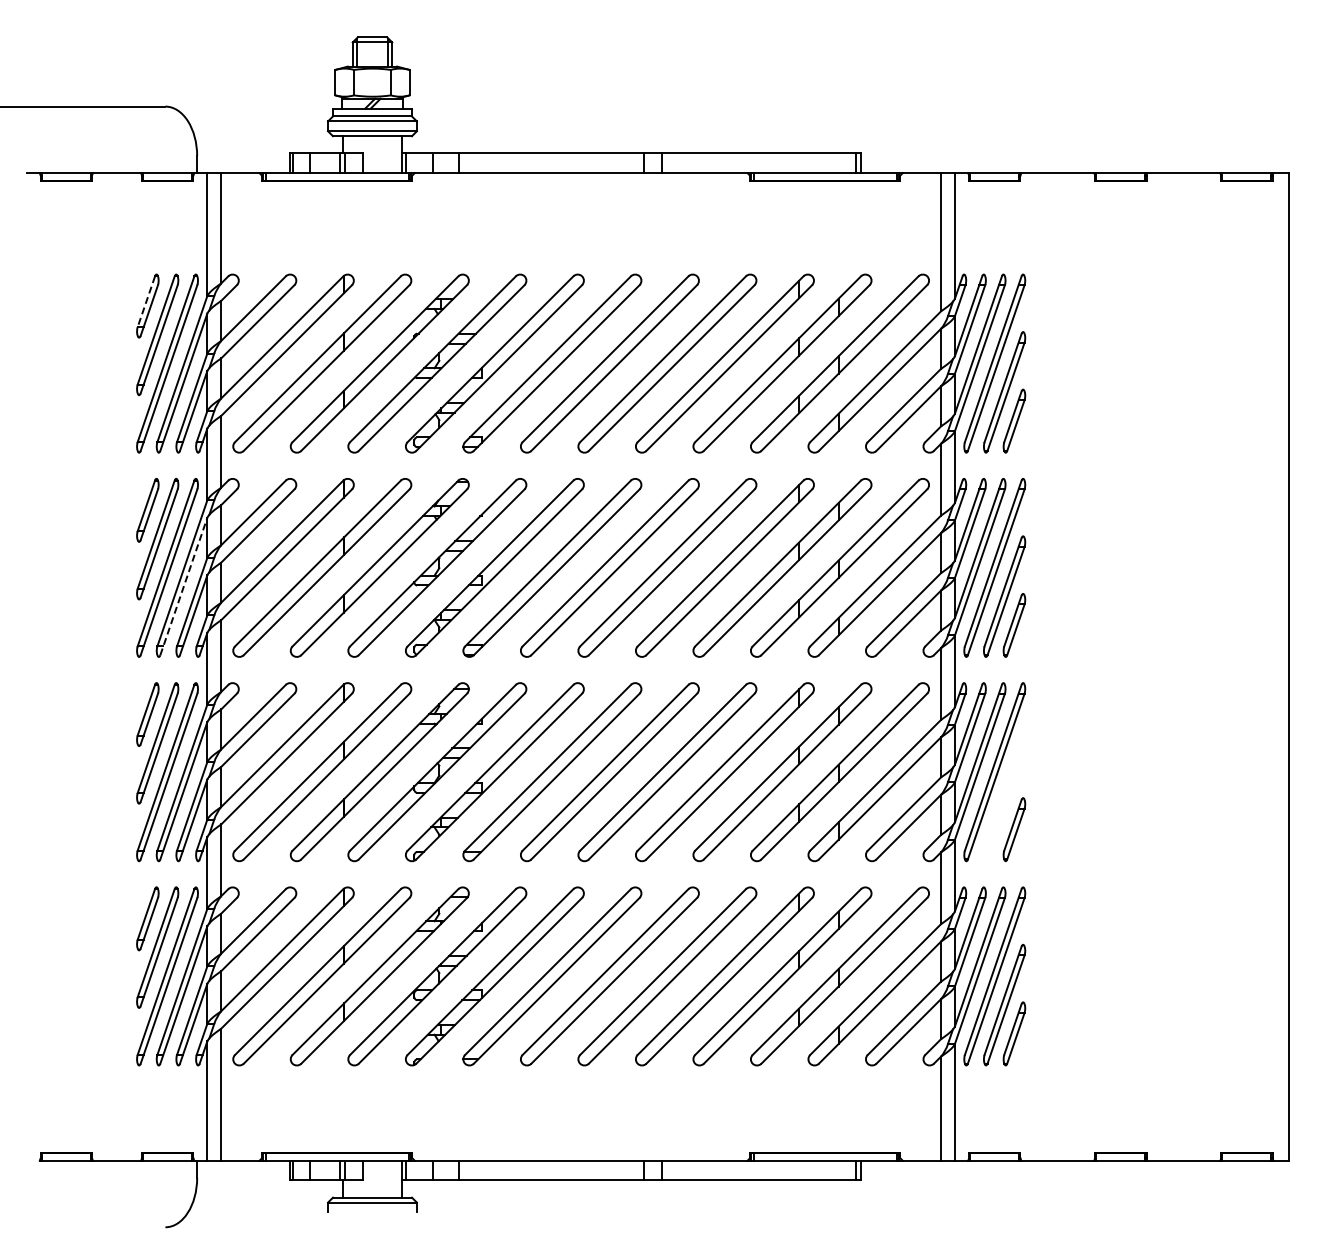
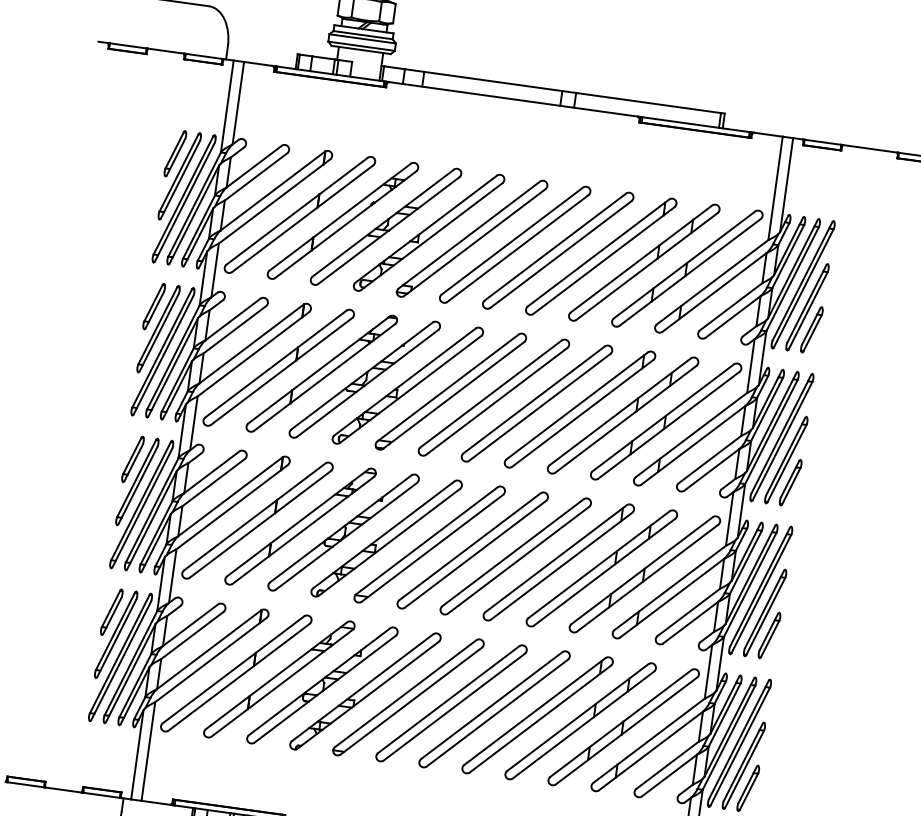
line: (146, 301) -> (174, 150), dashed -> solid
line: (183, 586) -> (172, 367), dashed -> solid
part: (1004, 800) -> (765, 612), added

